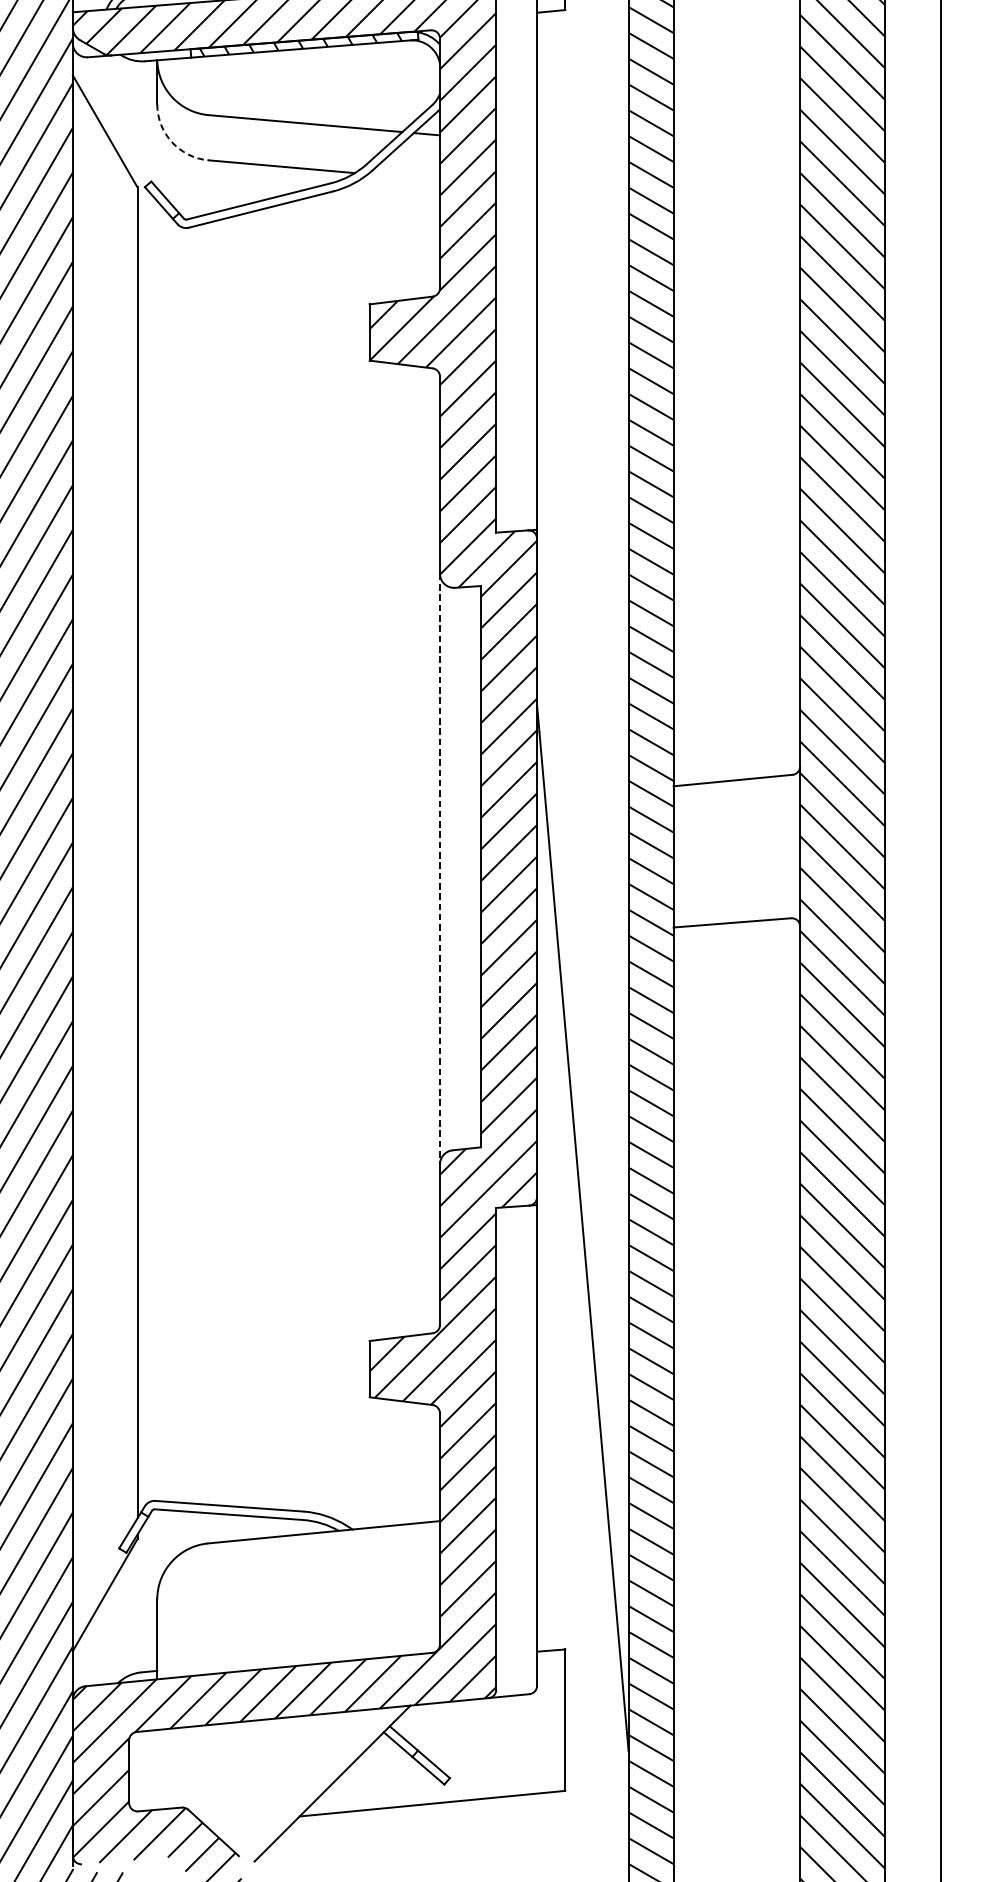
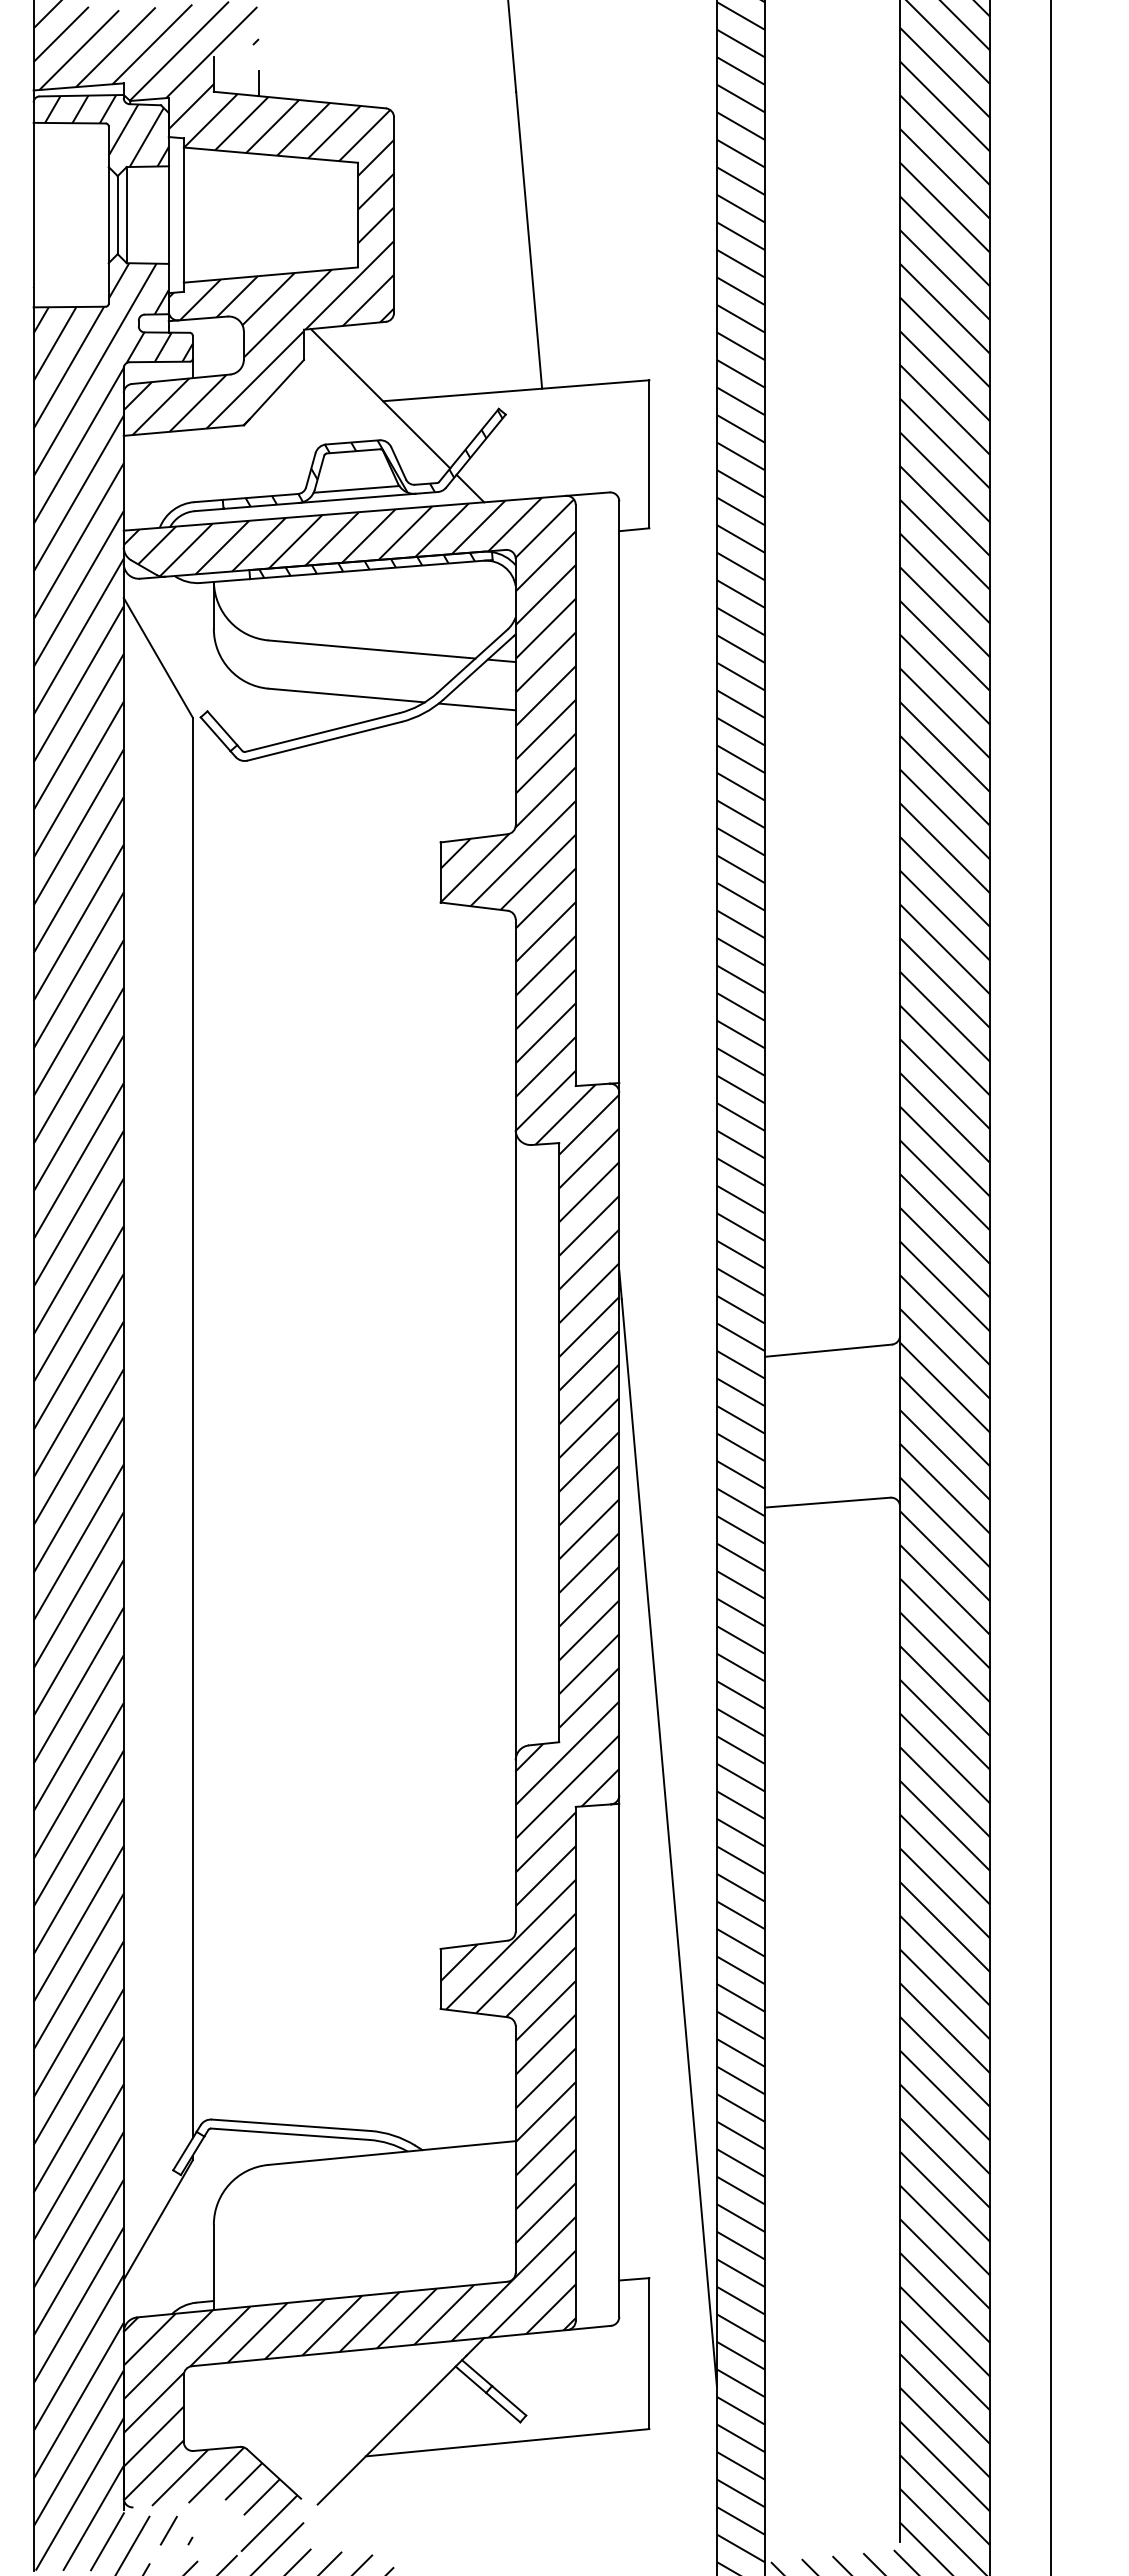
arc: (171, 142) -> (229, 669), dashed -> solid
line: (403, 177) -> (476, 706), added
line: (439, 869) -> (515, 1445), dashed -> solid

